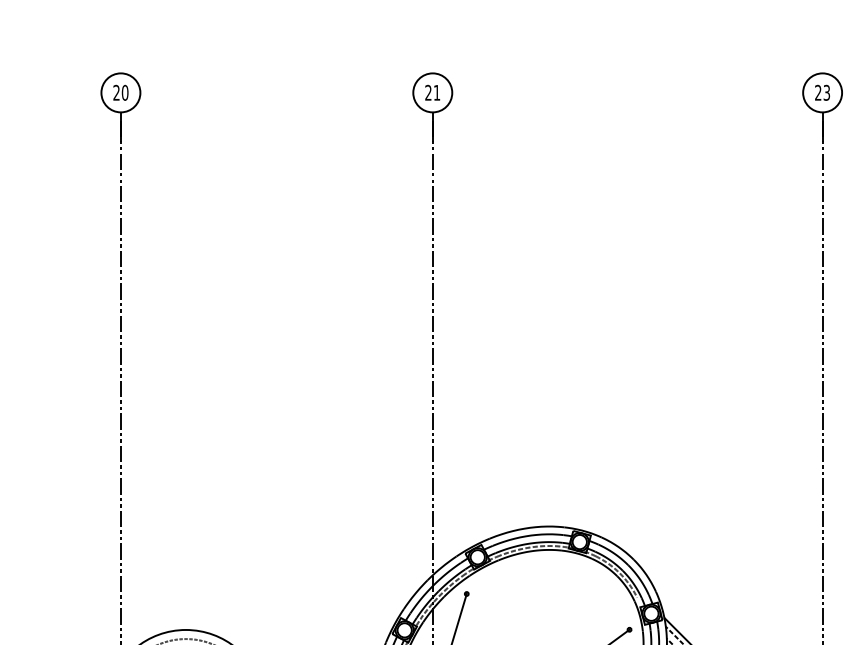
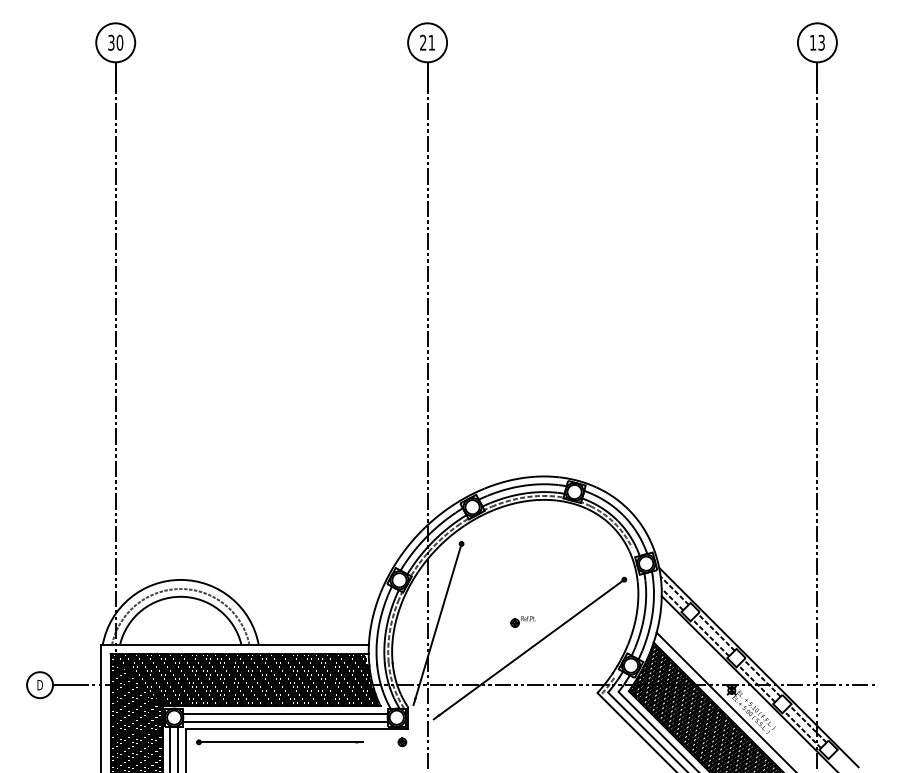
text: (116, 92) -> (111, 42), 20 -> 30
text: (817, 92) -> (812, 42), 23 -> 13

